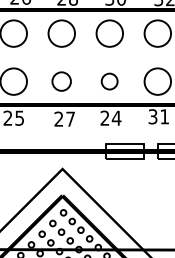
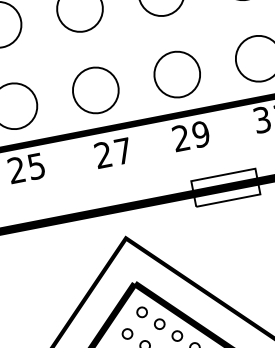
circle: (61, 81) -> (95, 90), size x1.43
circle: (109, 81) -> (176, 74), size x1.67
text: (116, 117) -> (200, 133), 24 -> 29

